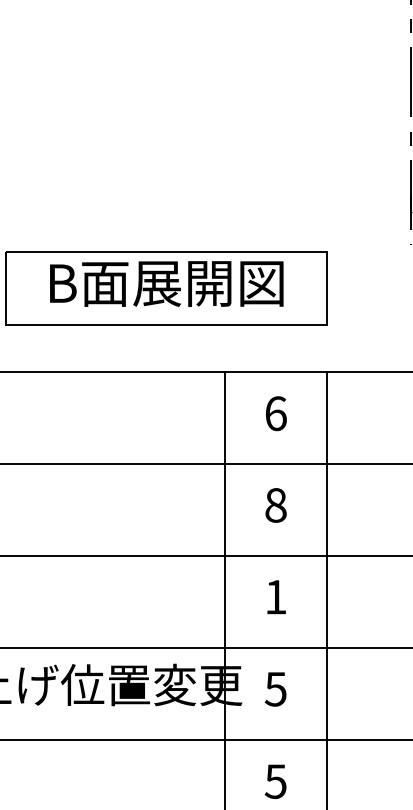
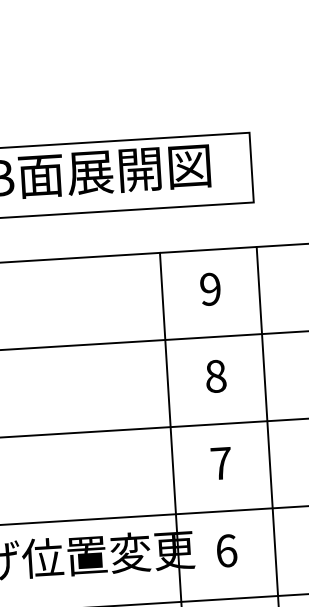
text: (275, 413) -> (210, 289), 6 -> 9
text: (275, 597) -> (220, 463), 1 -> 7
text: (275, 688) -> (226, 550), 5 -> 6

